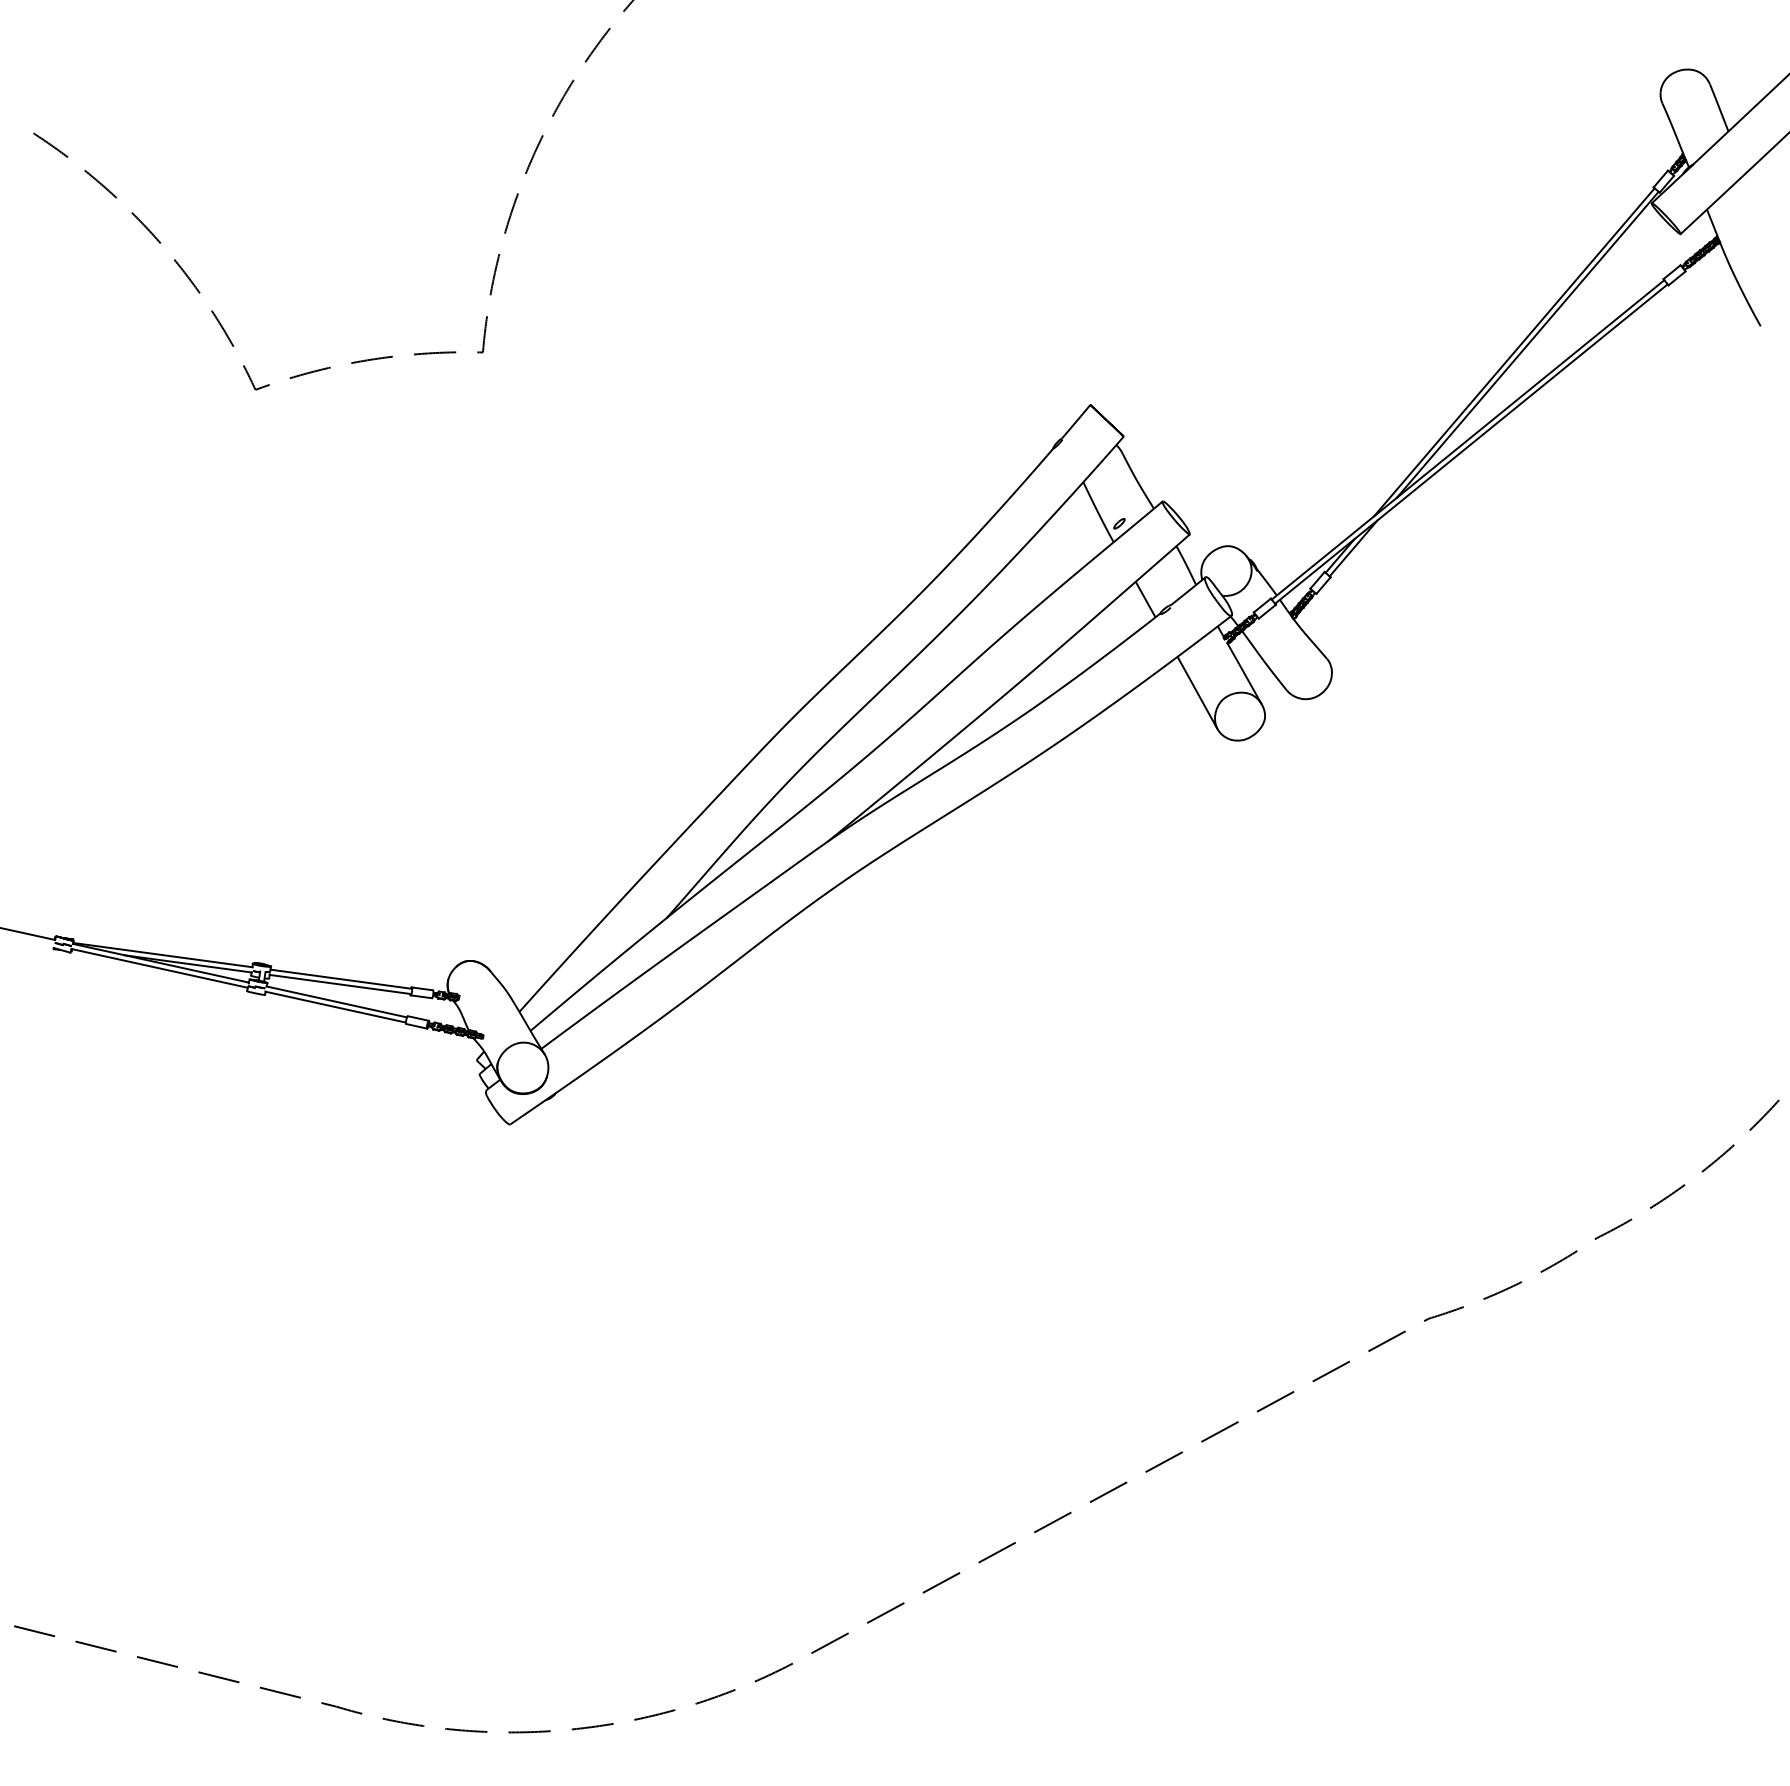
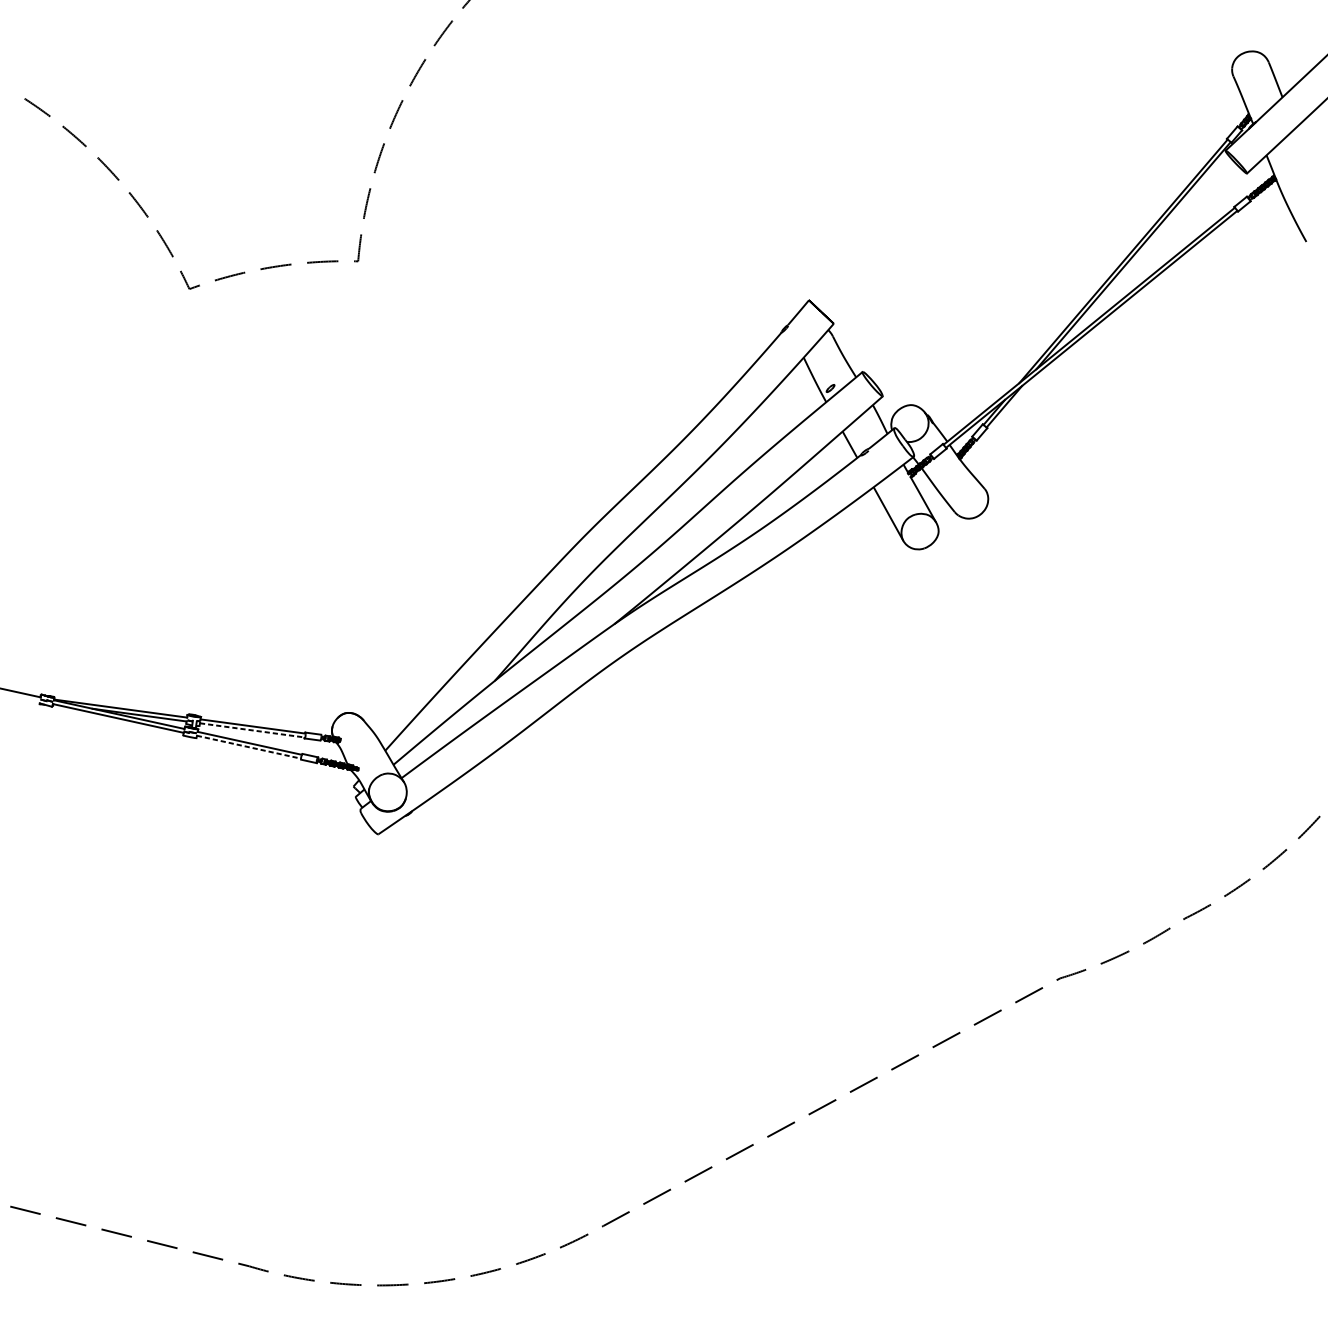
line: (340, 984) -> (252, 730), solid -> dashed
line: (335, 1007) -> (248, 747), solid -> dashed

